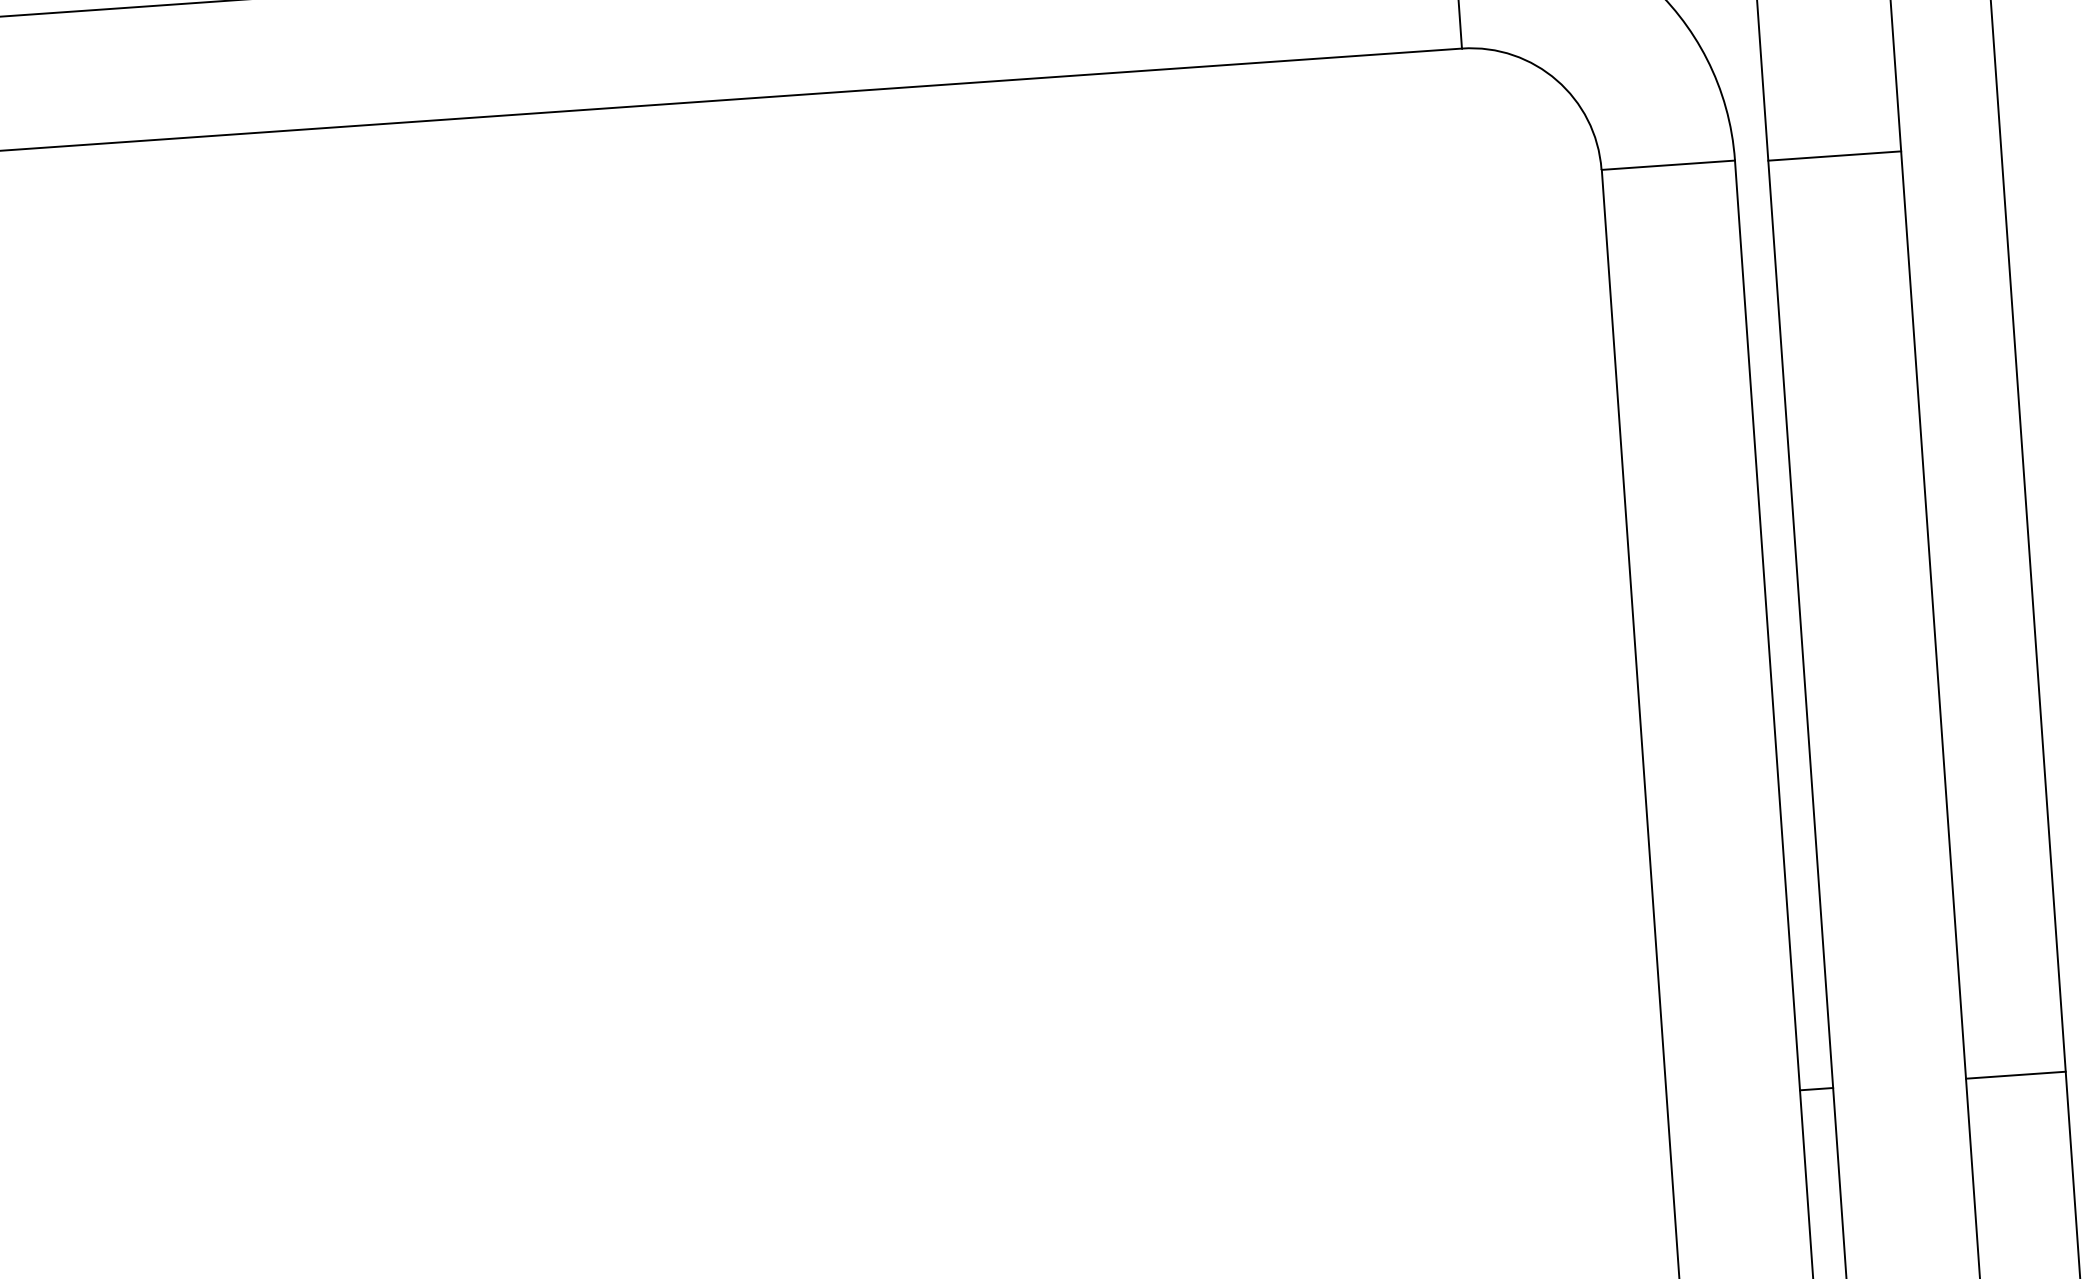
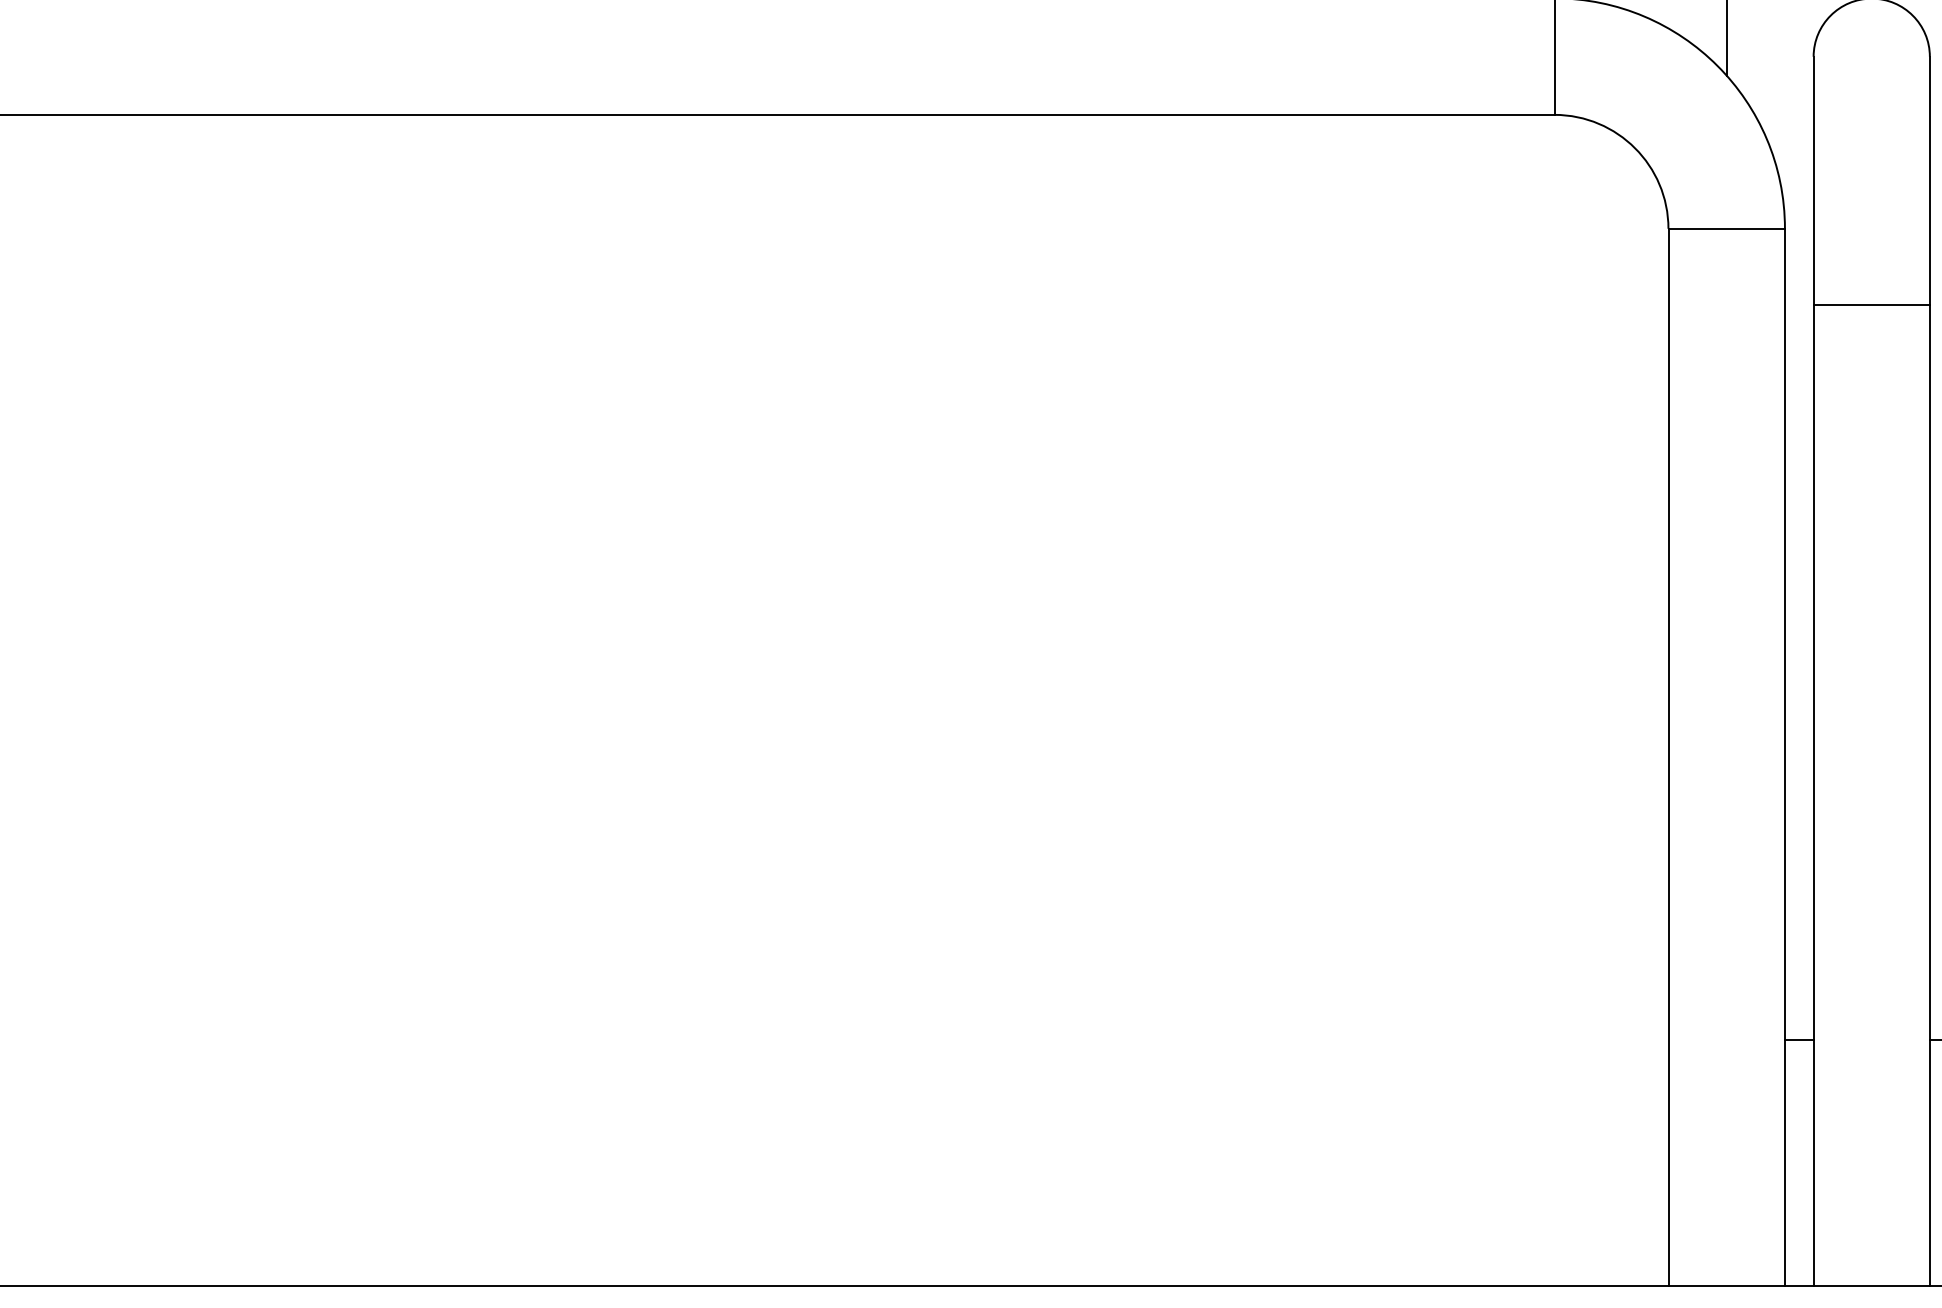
line: (1834, 155) -> (1871, 304), moved

